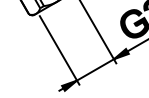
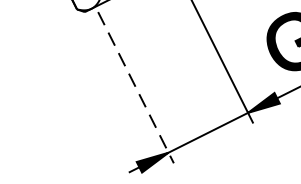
line: (59, 50) -> (135, 87), solid -> dashed

